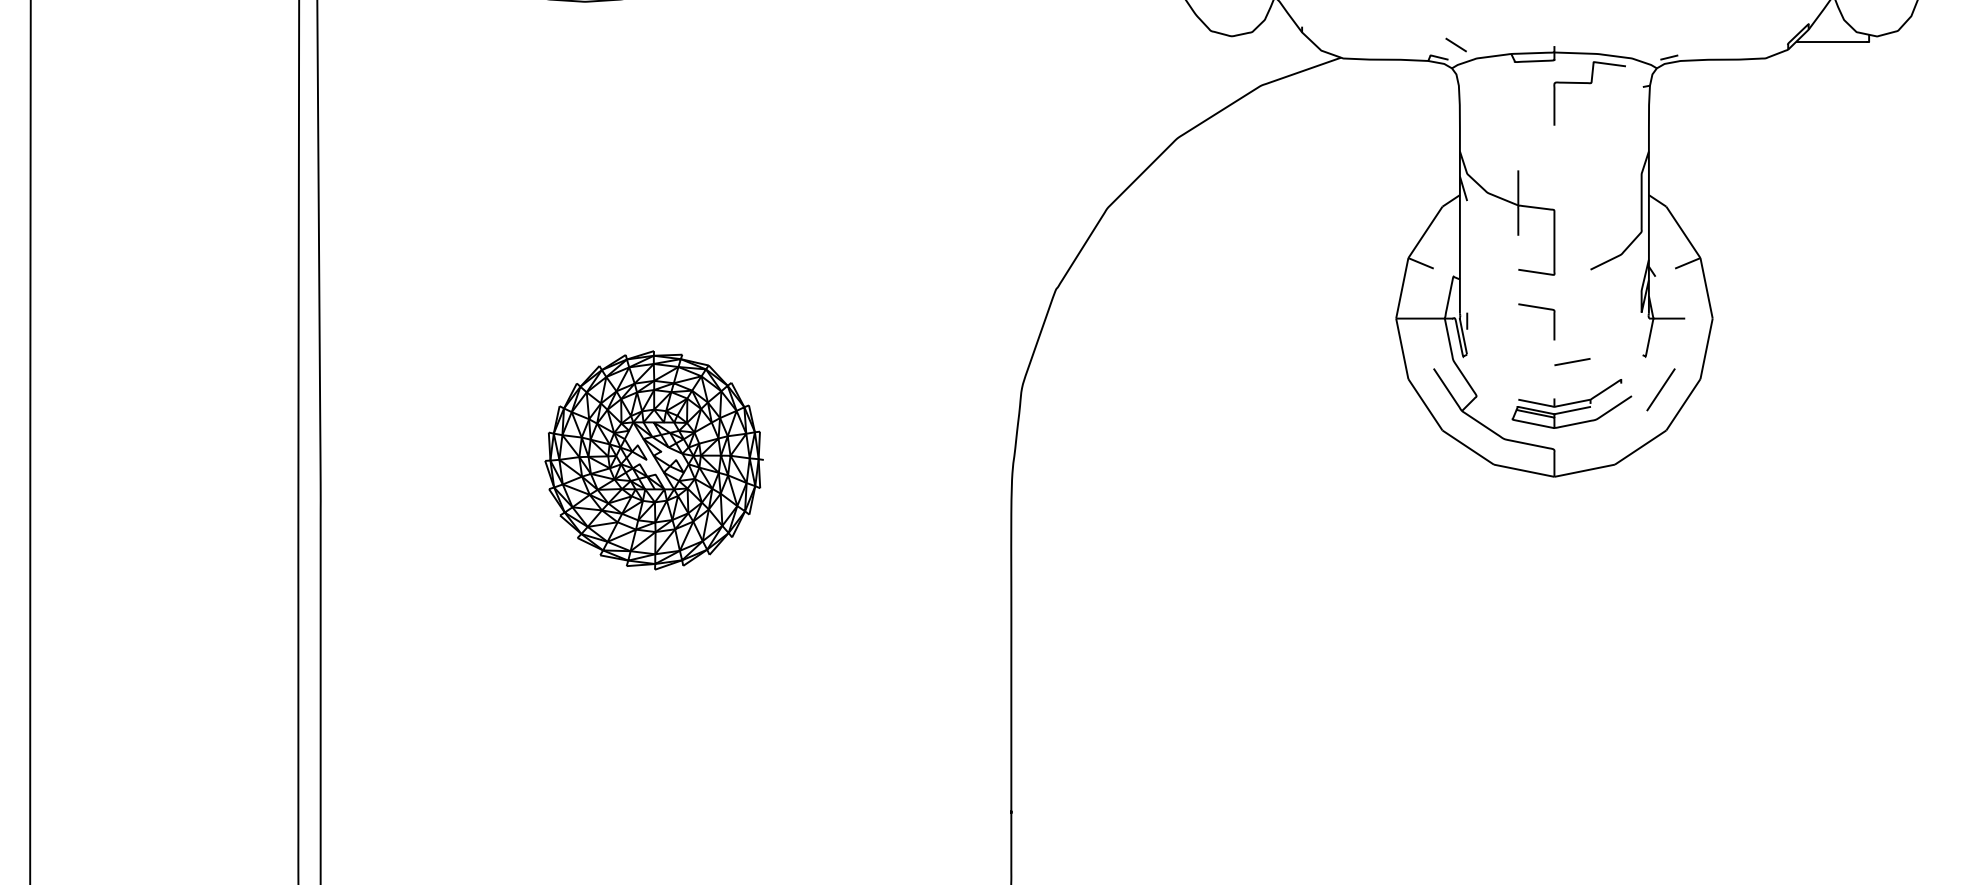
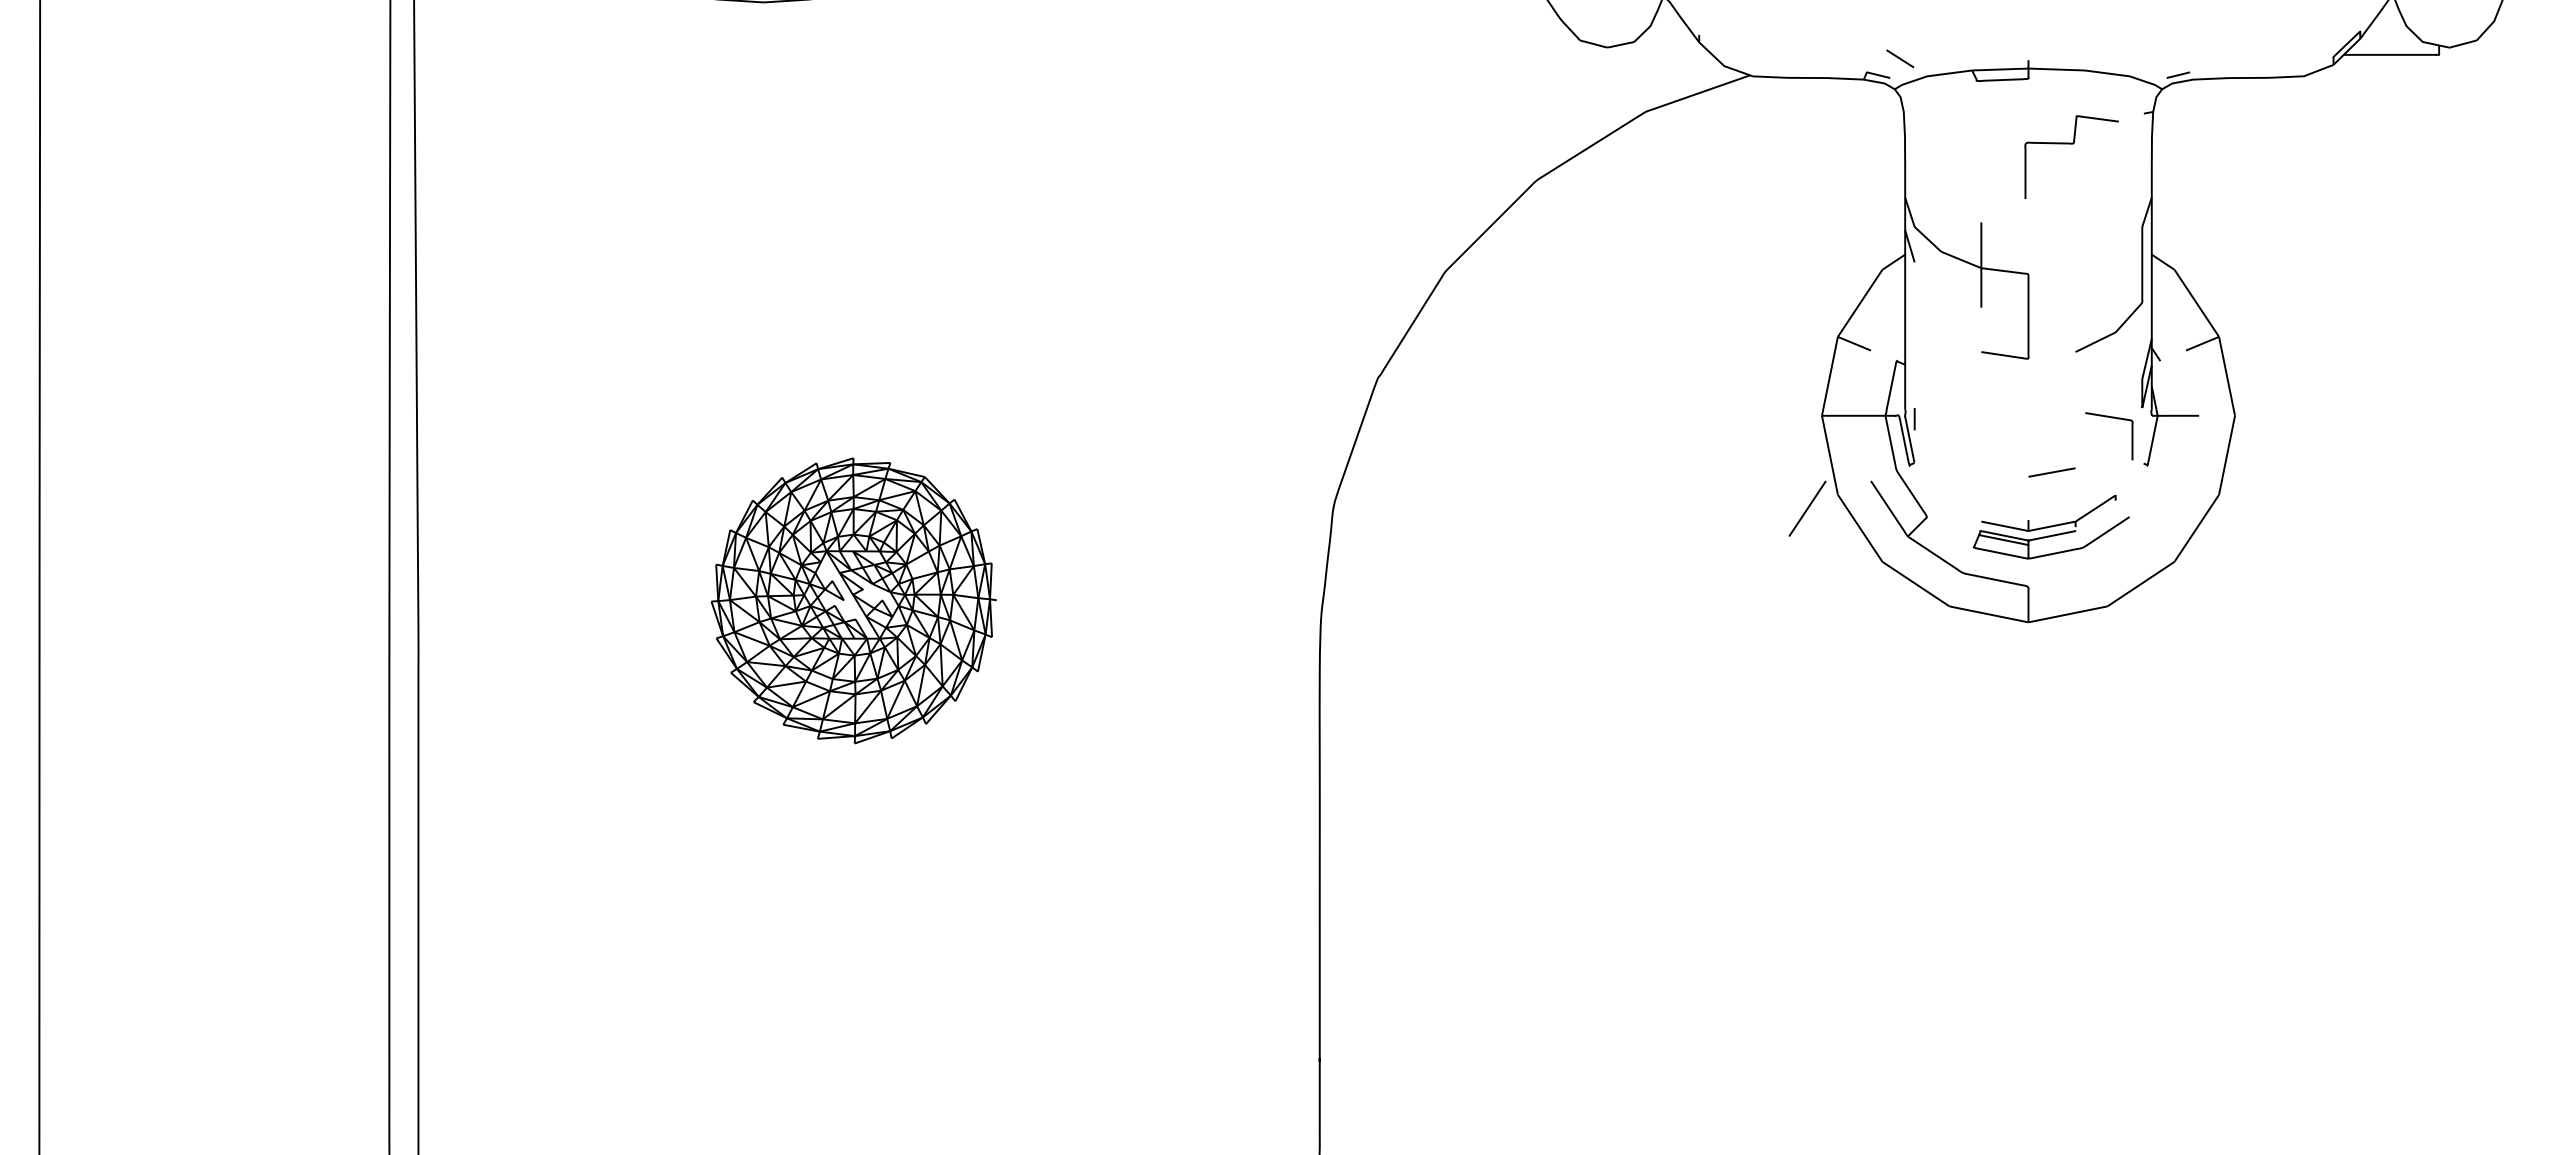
curve: (1589, 83) -> (2071, 144), moved
curve: (1538, 308) -> (2111, 418), moved
line: (1660, 389) -> (1807, 508), moved

